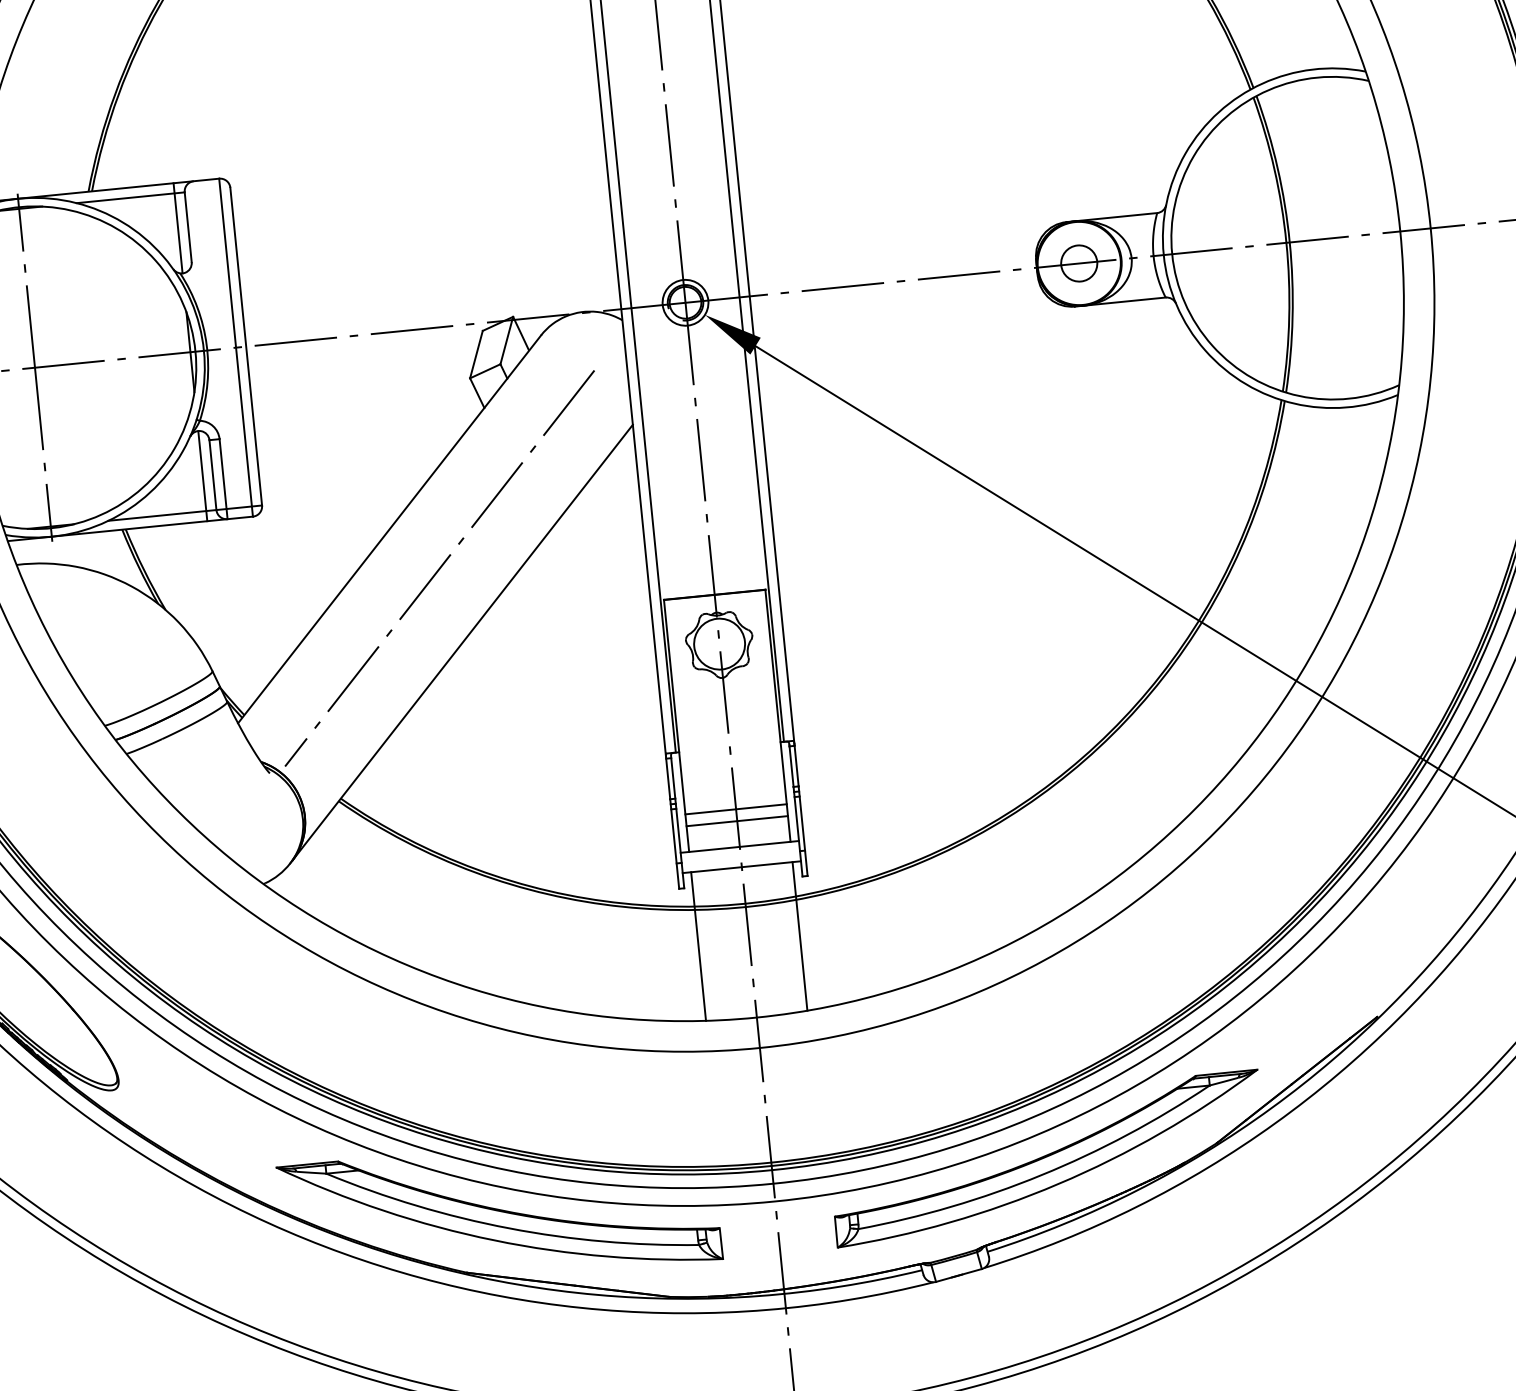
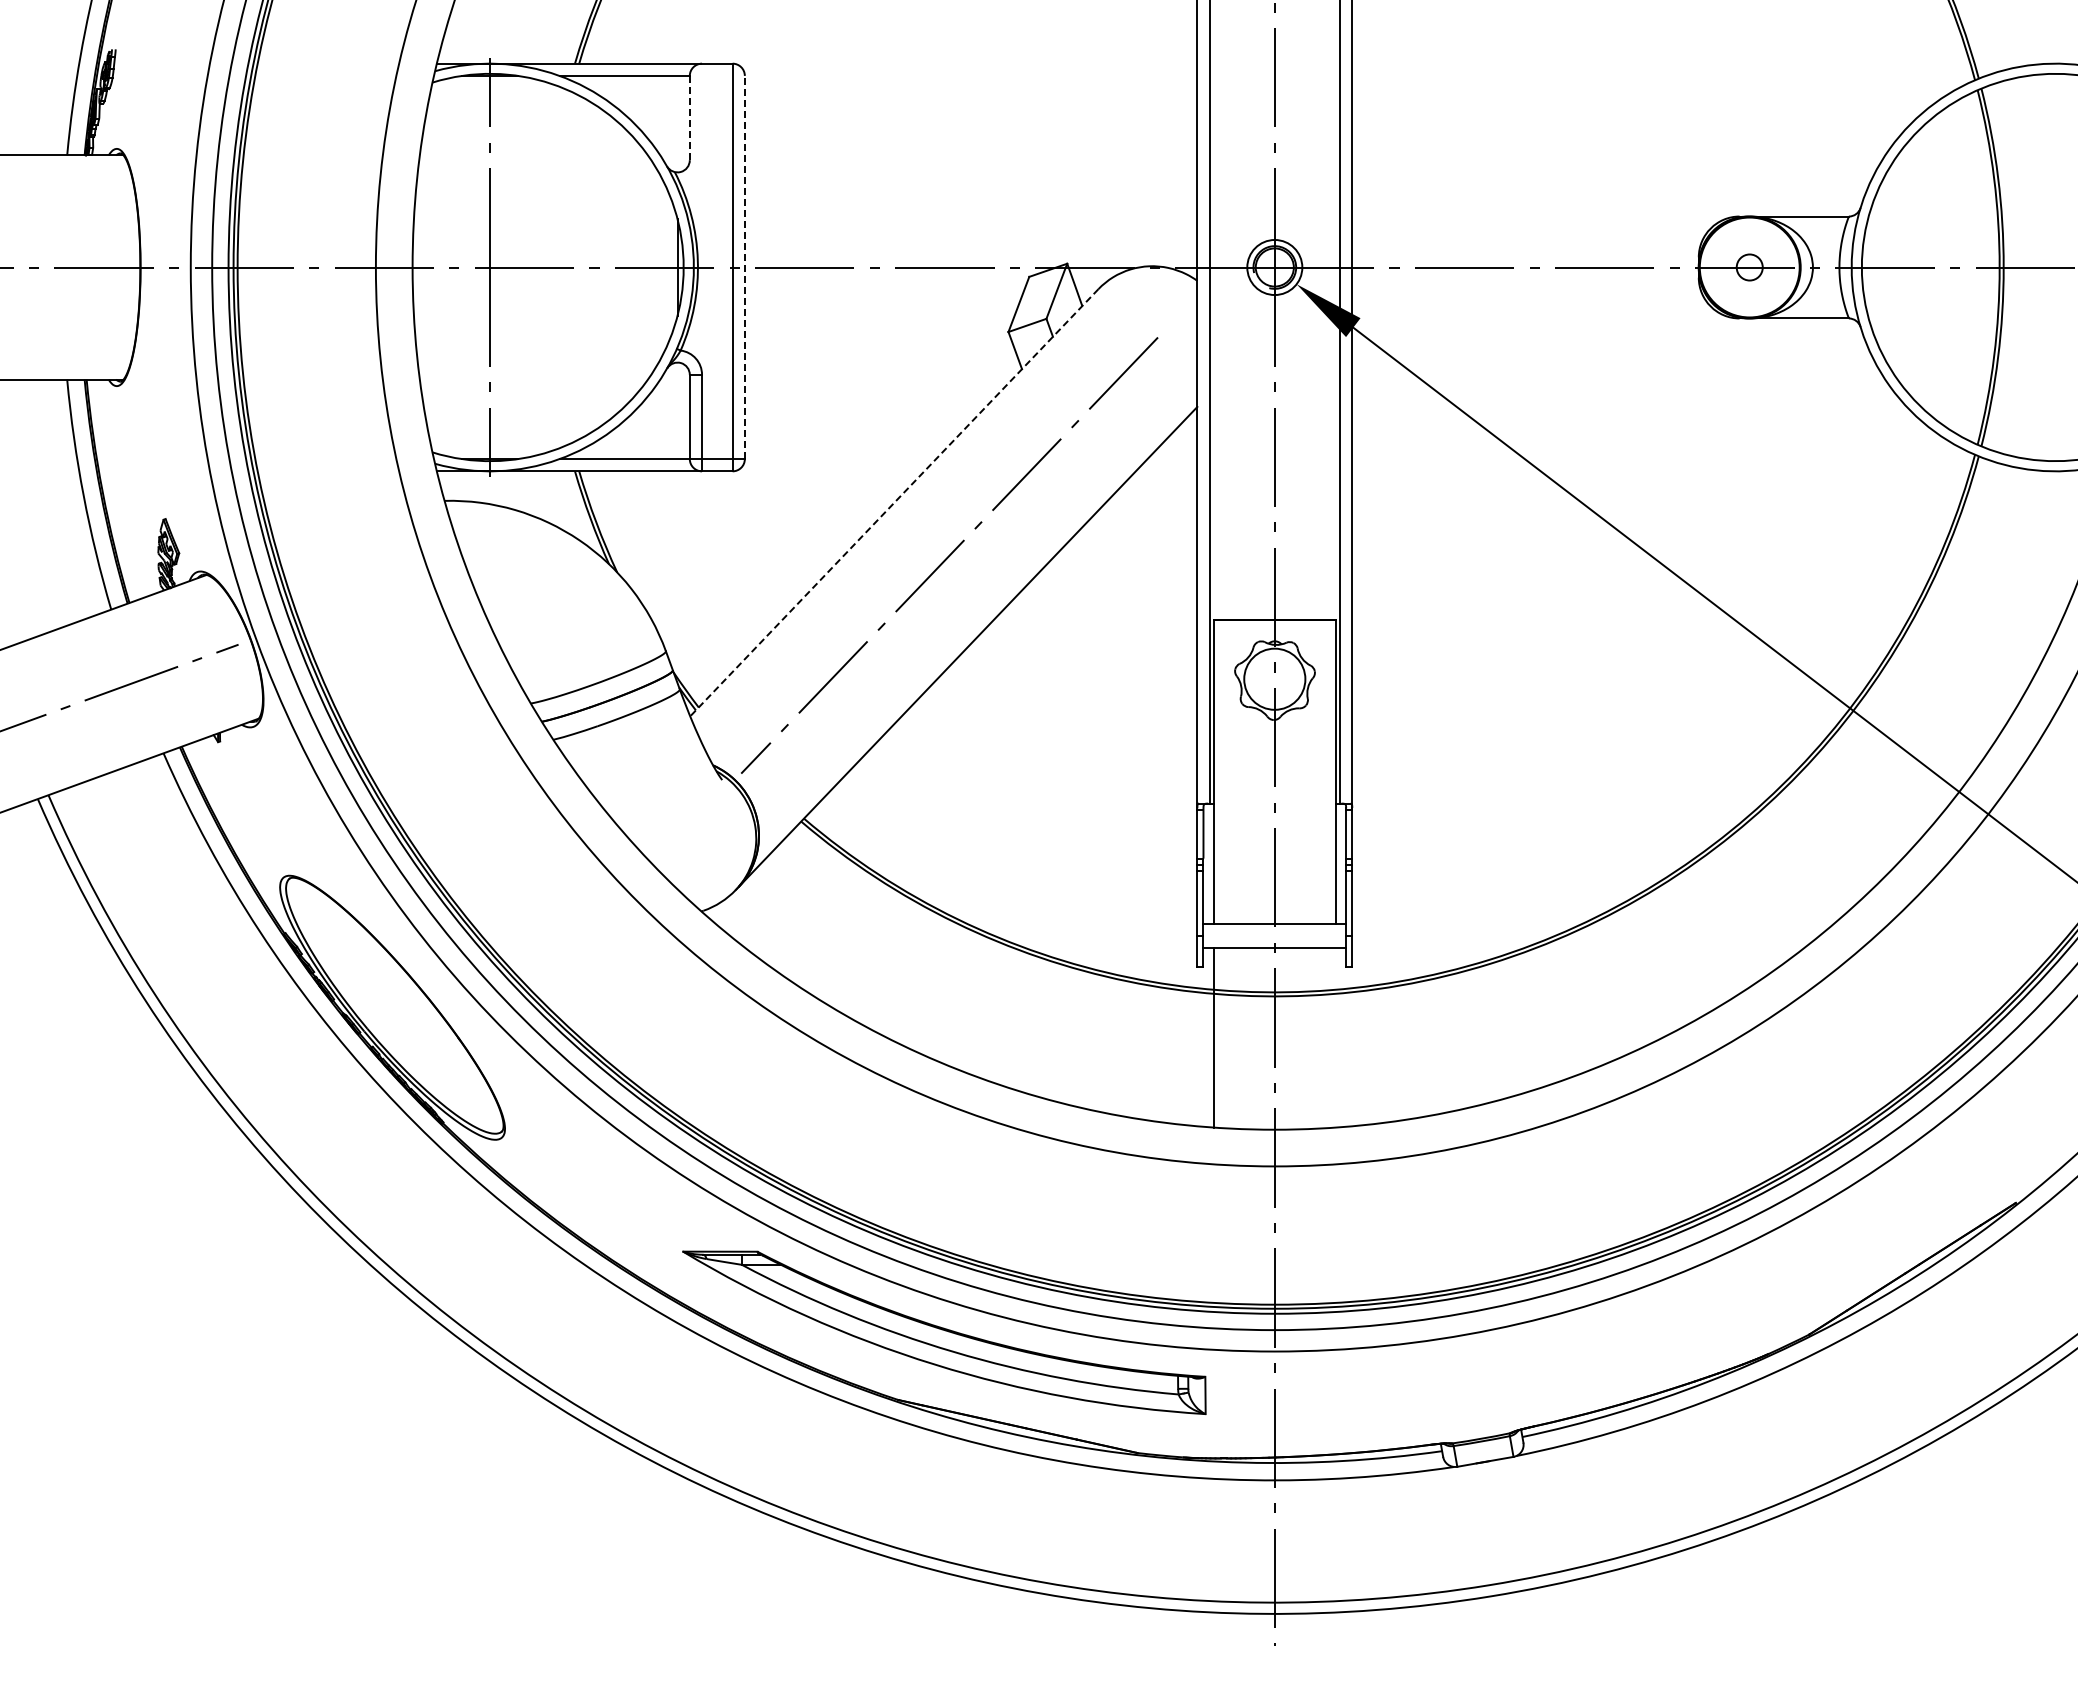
line: (177, 227) -> (677, 117), removed
line: (187, 227) -> (689, 118), solid -> dashed
circle: (1079, 263) -> (1749, 267), size x0.6
line: (245, 346) -> (744, 267), solid -> dashed
line: (202, 475) -> (677, 416), removed
line: (389, 529) -> (894, 503), solid -> dashed
line: (735, 809) -> (1274, 878), removed
line: (736, 820) -> (1274, 892), removed
line: (799, 936) -> (1335, 1037), removed
part: (1047, 1158) -> (1605, 1332), removed

